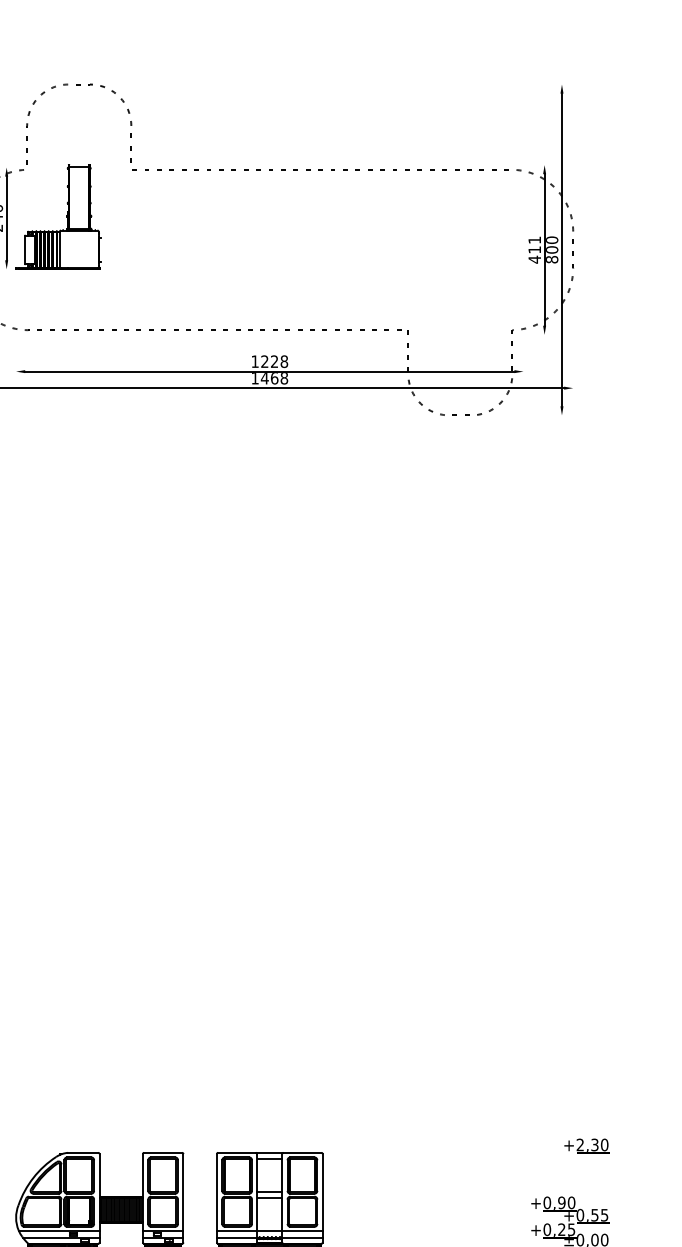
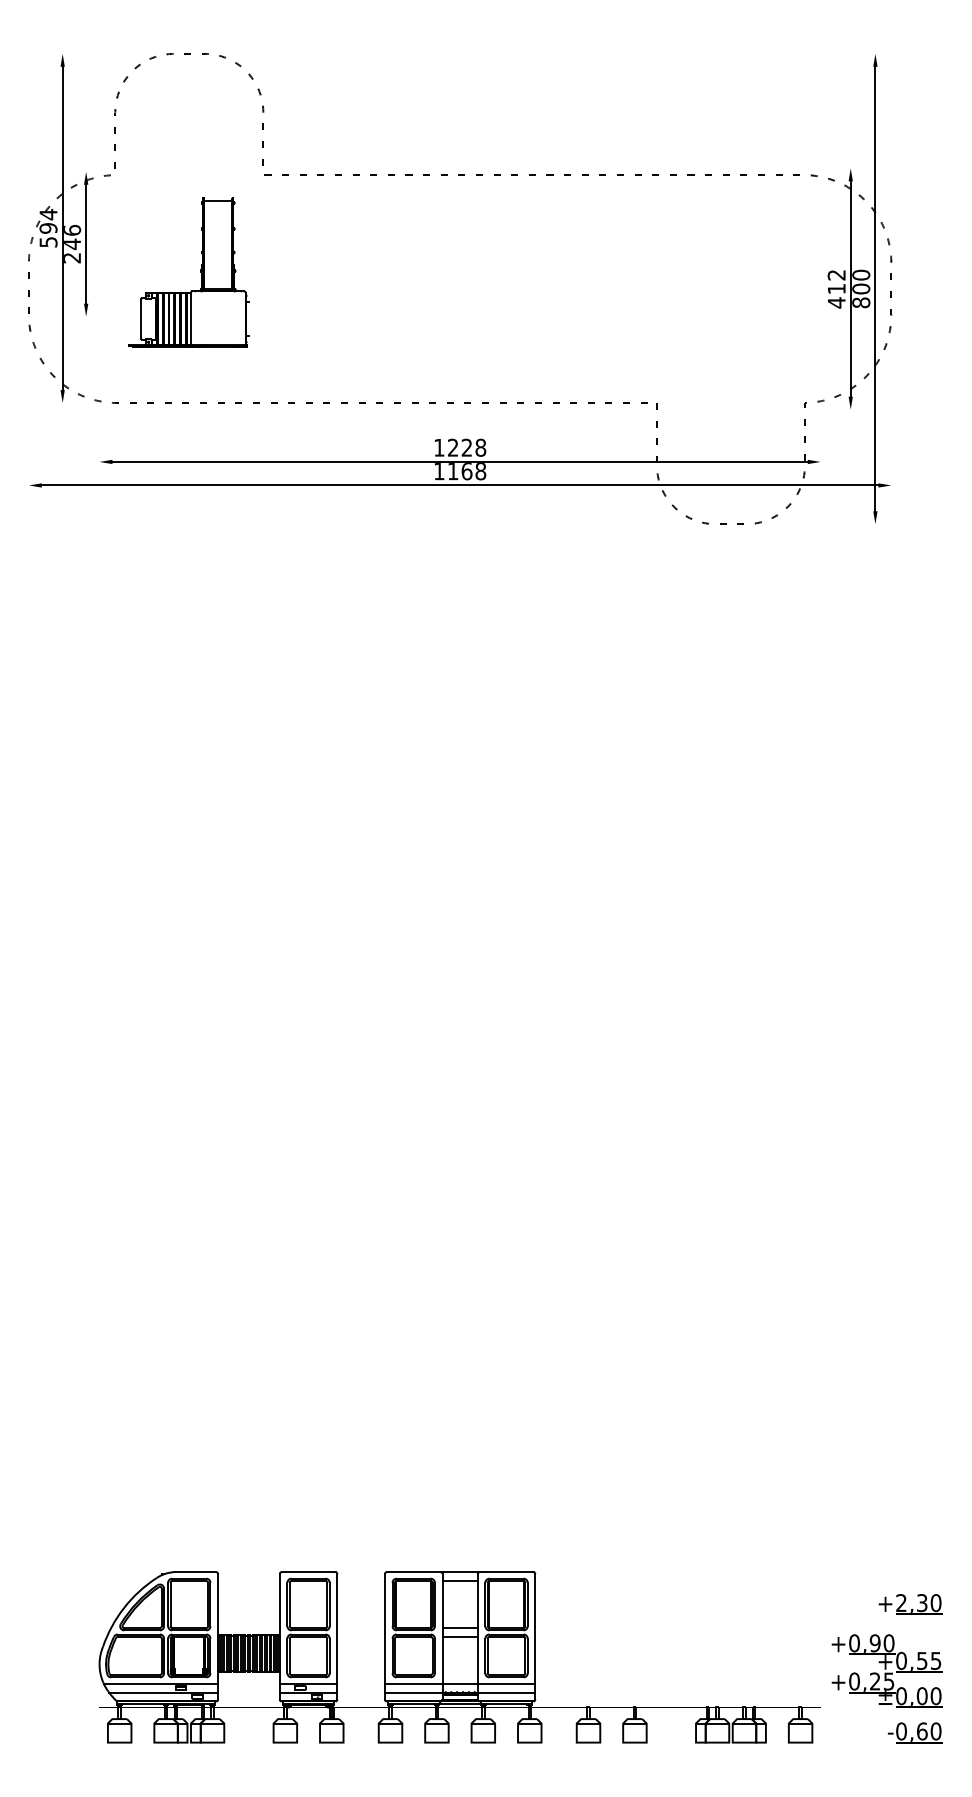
part: (66, 217) -> (200, 272), moved
text: (534, 240) -> (836, 275), 411 -> 412
text: (264, 378) -> (452, 471), 1468 -> 1168
part: (586, 1145) -> (910, 1604), moved

